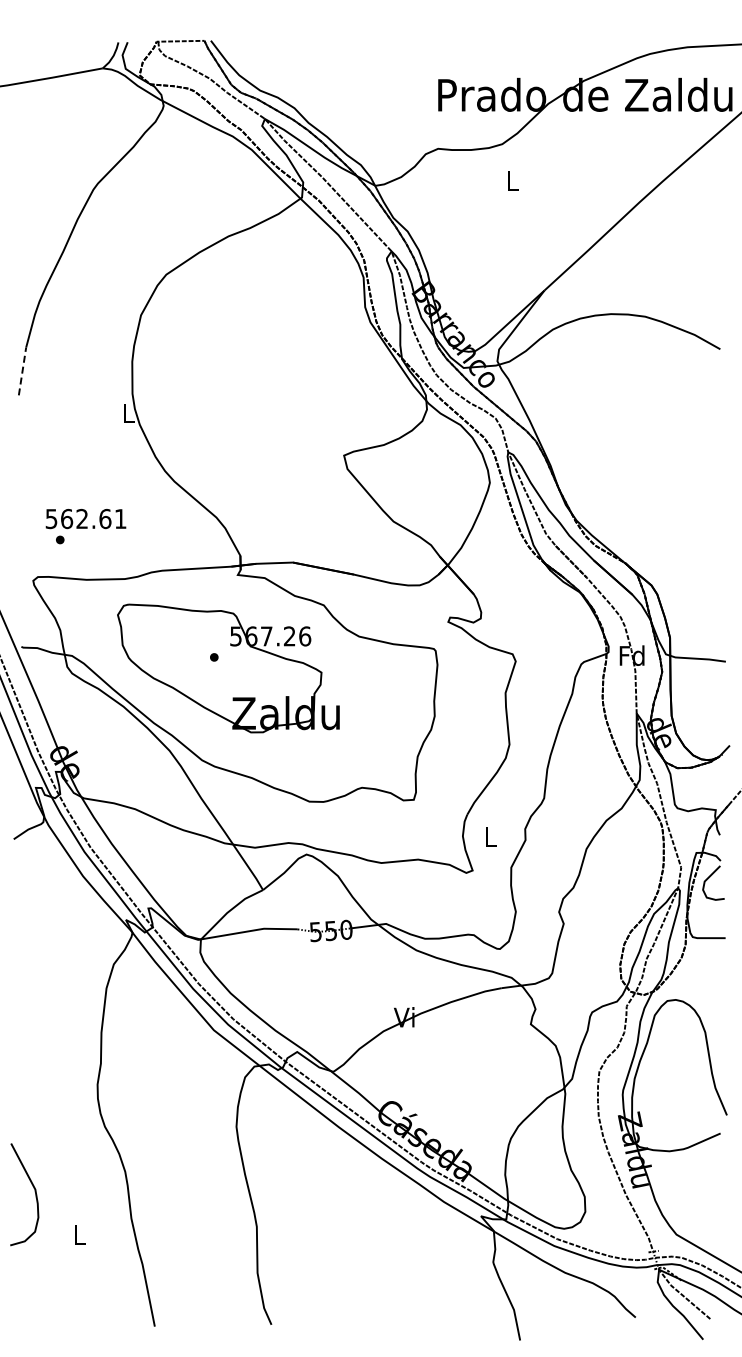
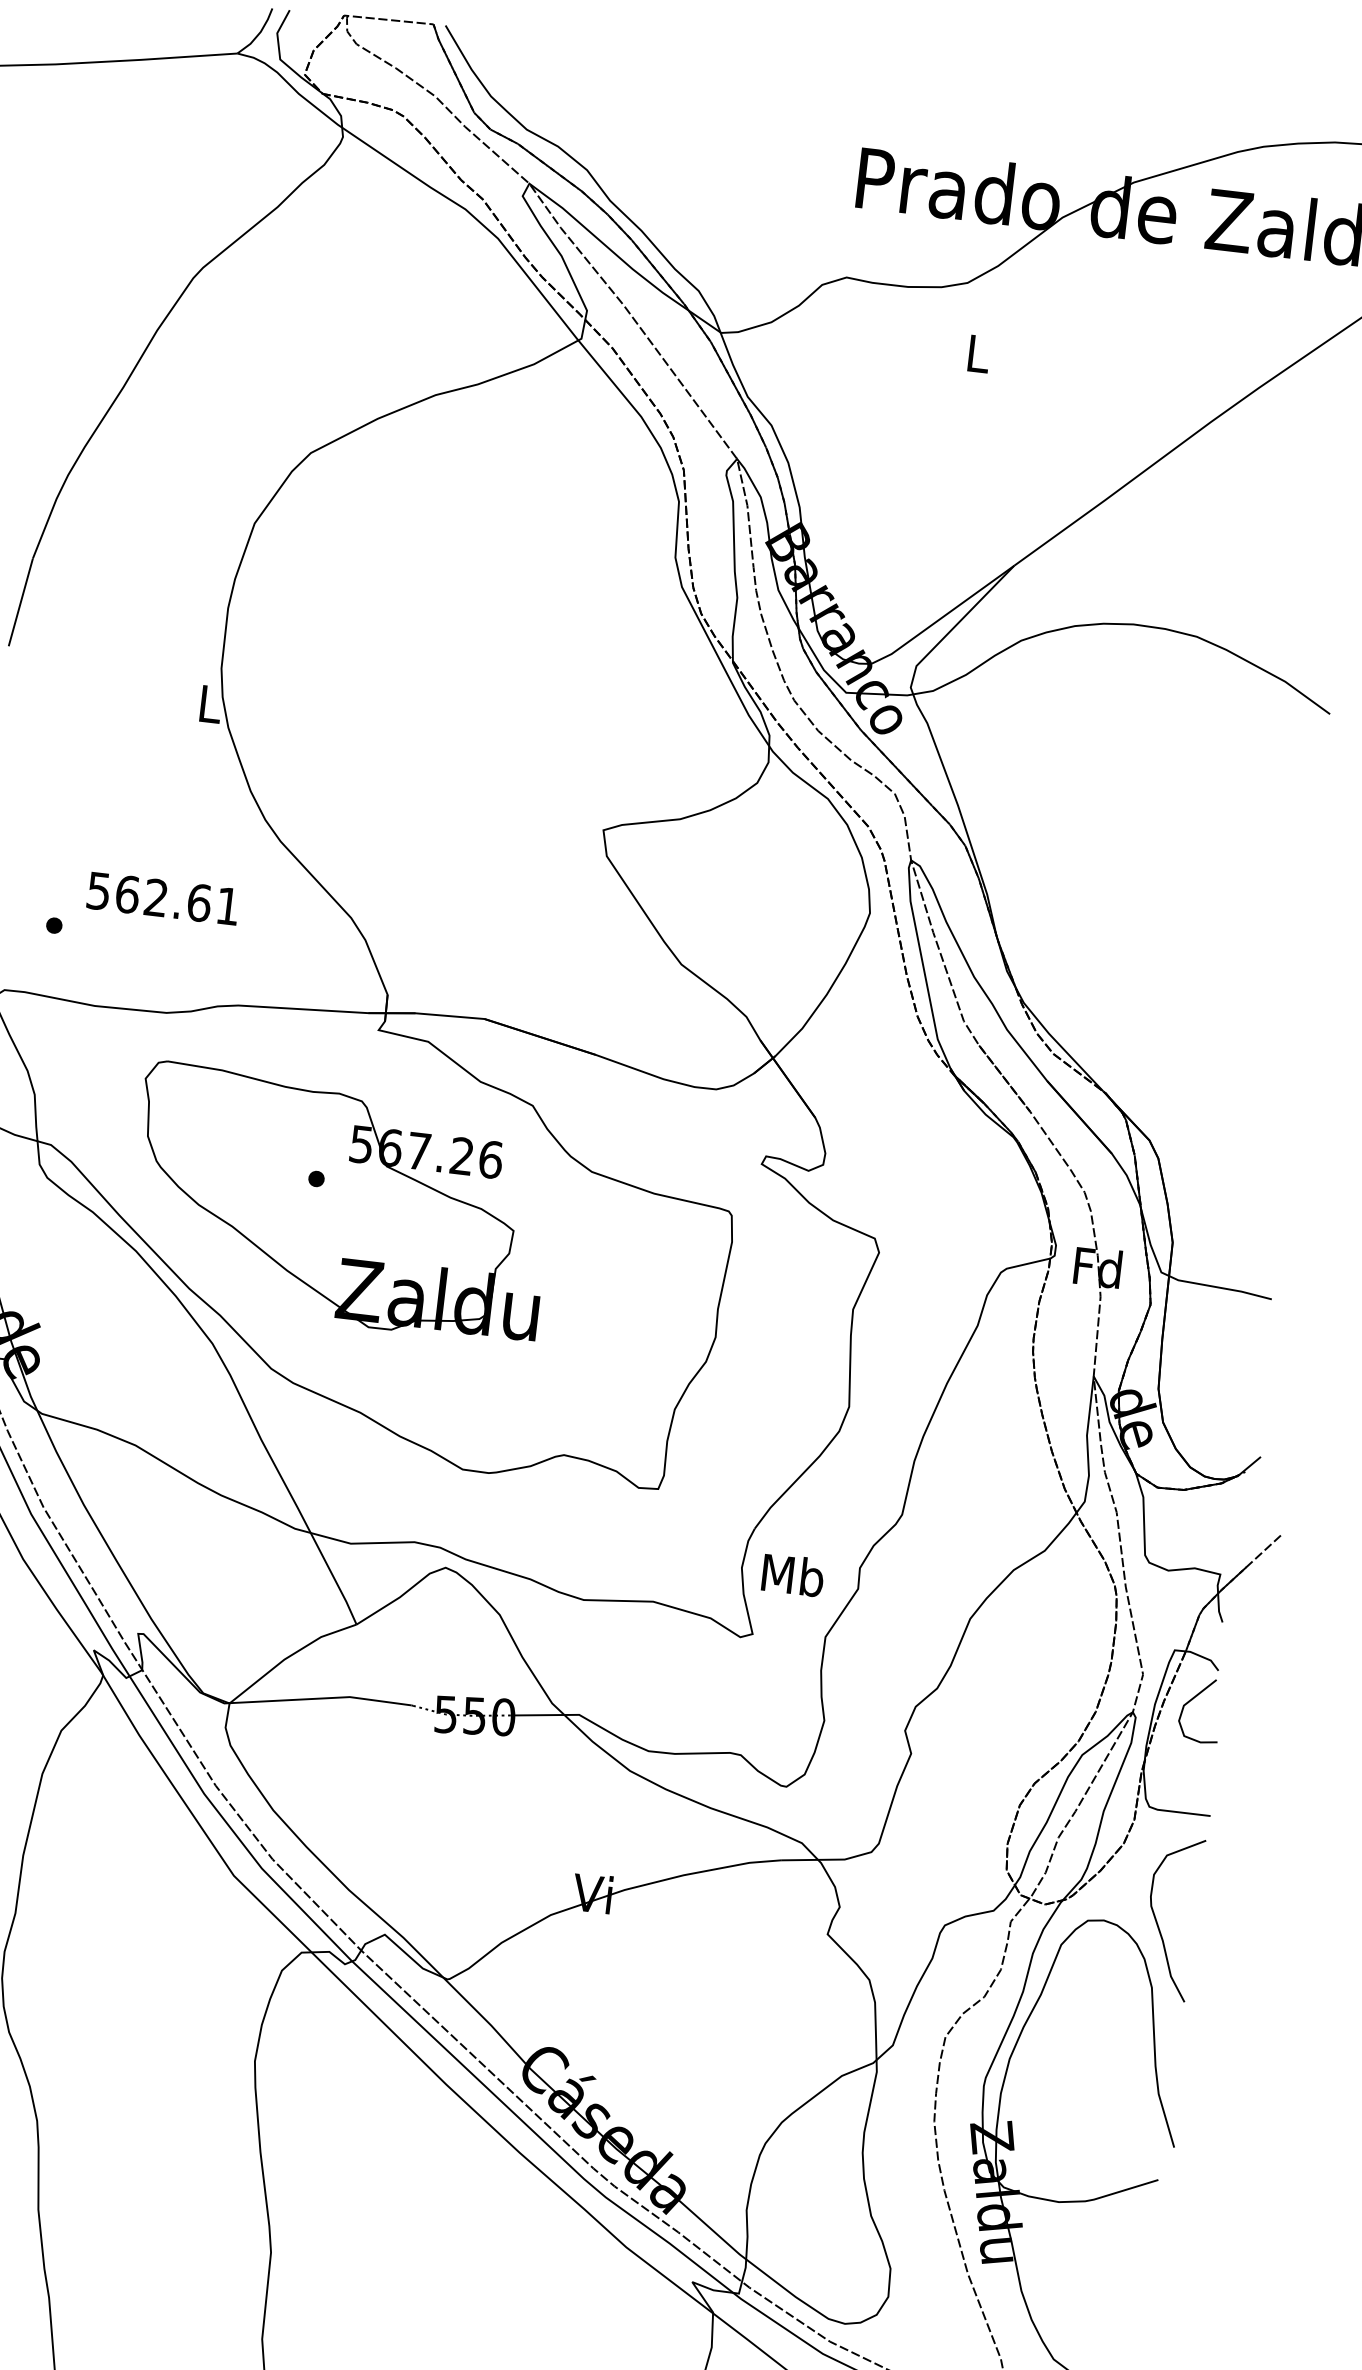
line: (22, 370) -> (21, 600), dashed -> solid
text: (85, 519) -> (162, 899), moved
text: (490, 836) -> (793, 1574), L -> Mb
curve: (705, 998) -> (1159, 1924), added

